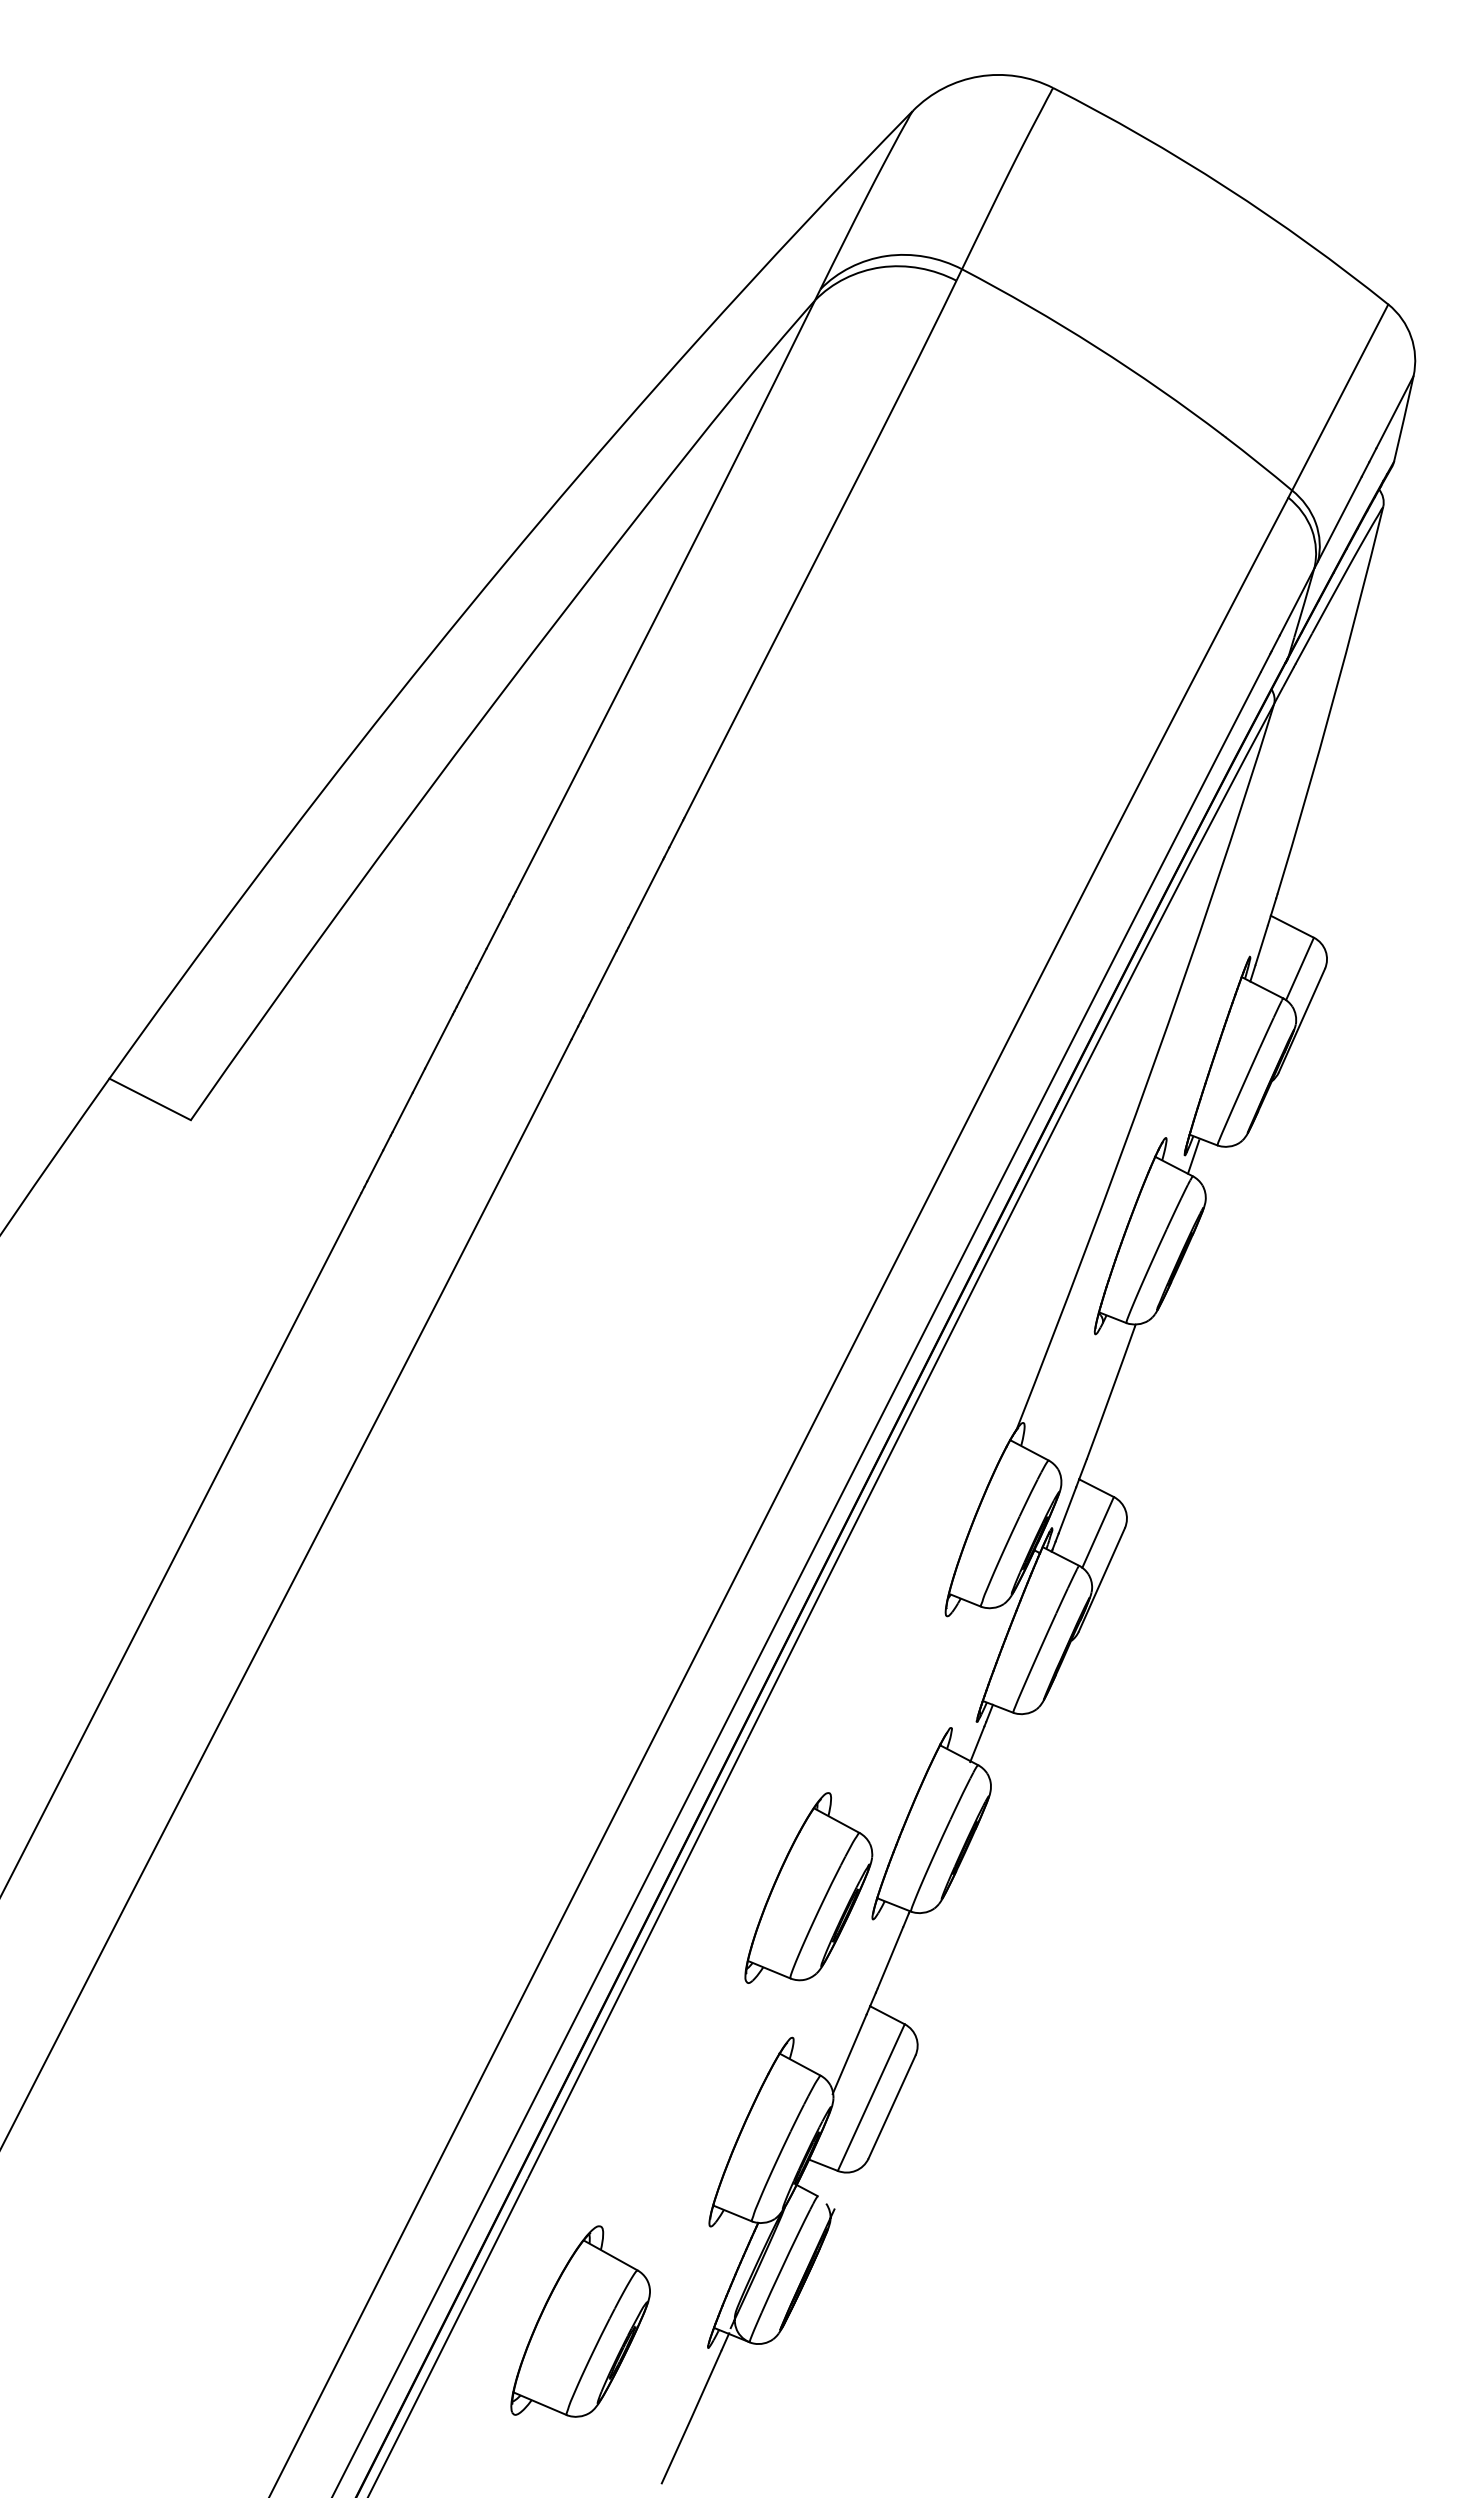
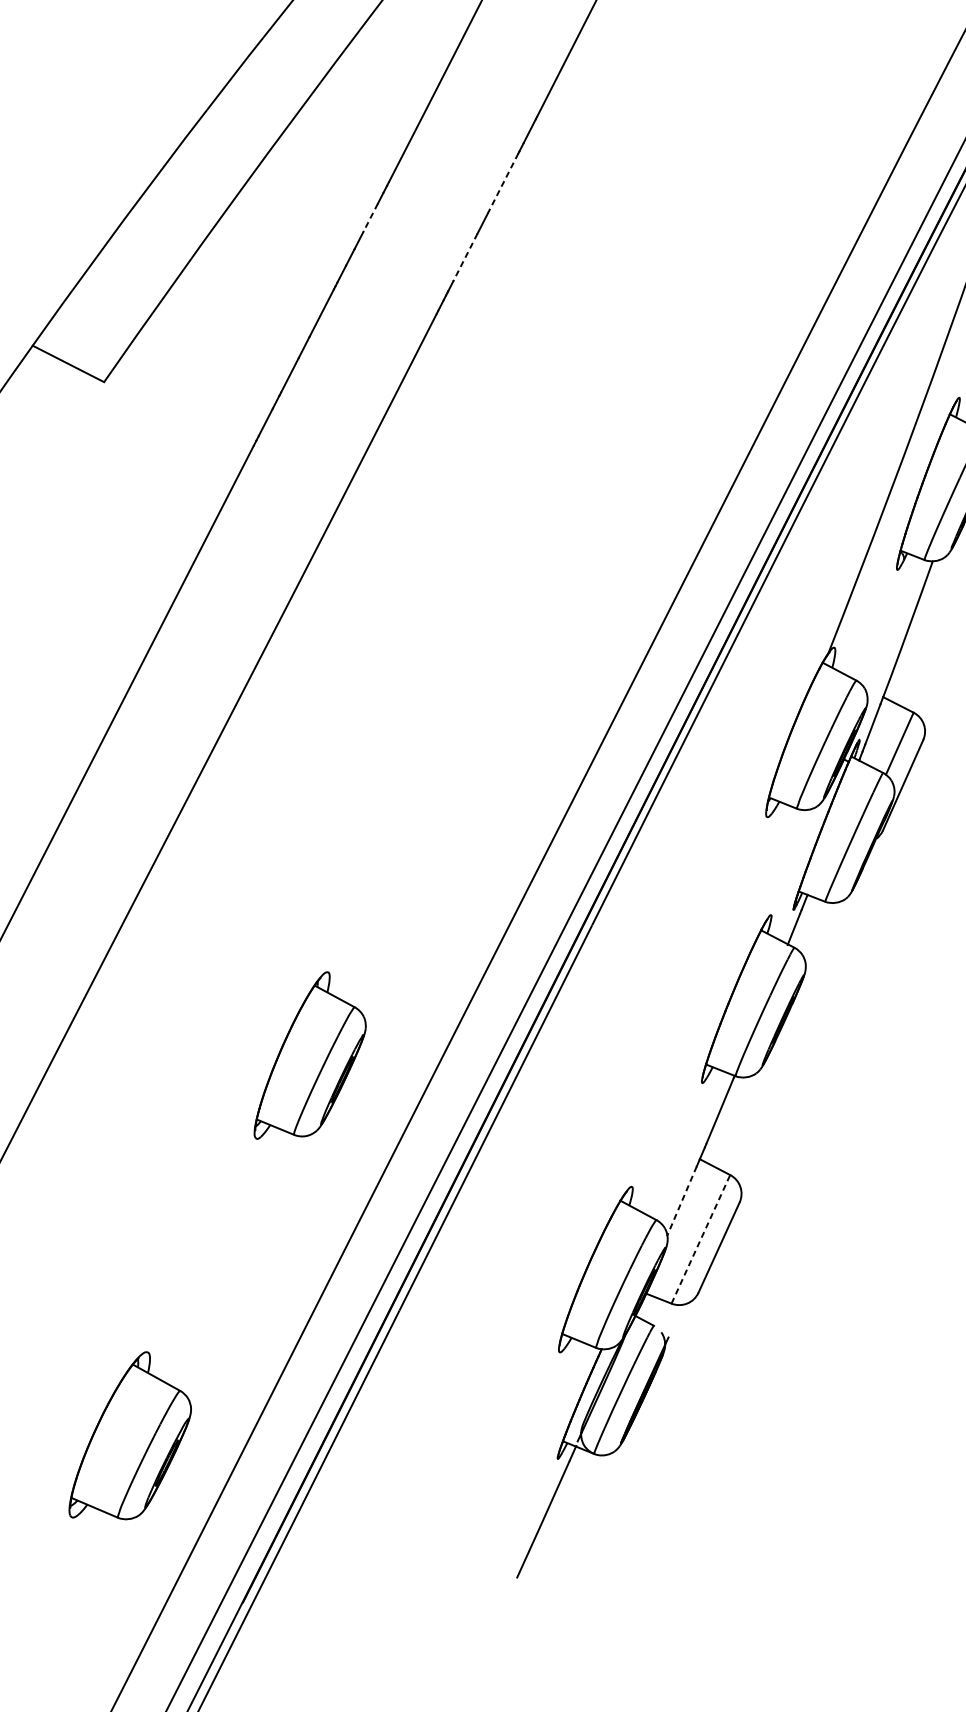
line: (645, 894) -> (502, 184), solid -> dashed
line: (494, 932) -> (370, 217), solid -> dashed
line: (602, 978) -> (465, 257), solid -> dashed
part: (808, 1887) -> (309, 1055), moved
line: (849, 2054) -> (681, 1201), solid -> dashed
line: (871, 2097) -> (701, 1239), solid -> dashed
part: (580, 2321) -> (130, 1435), moved

